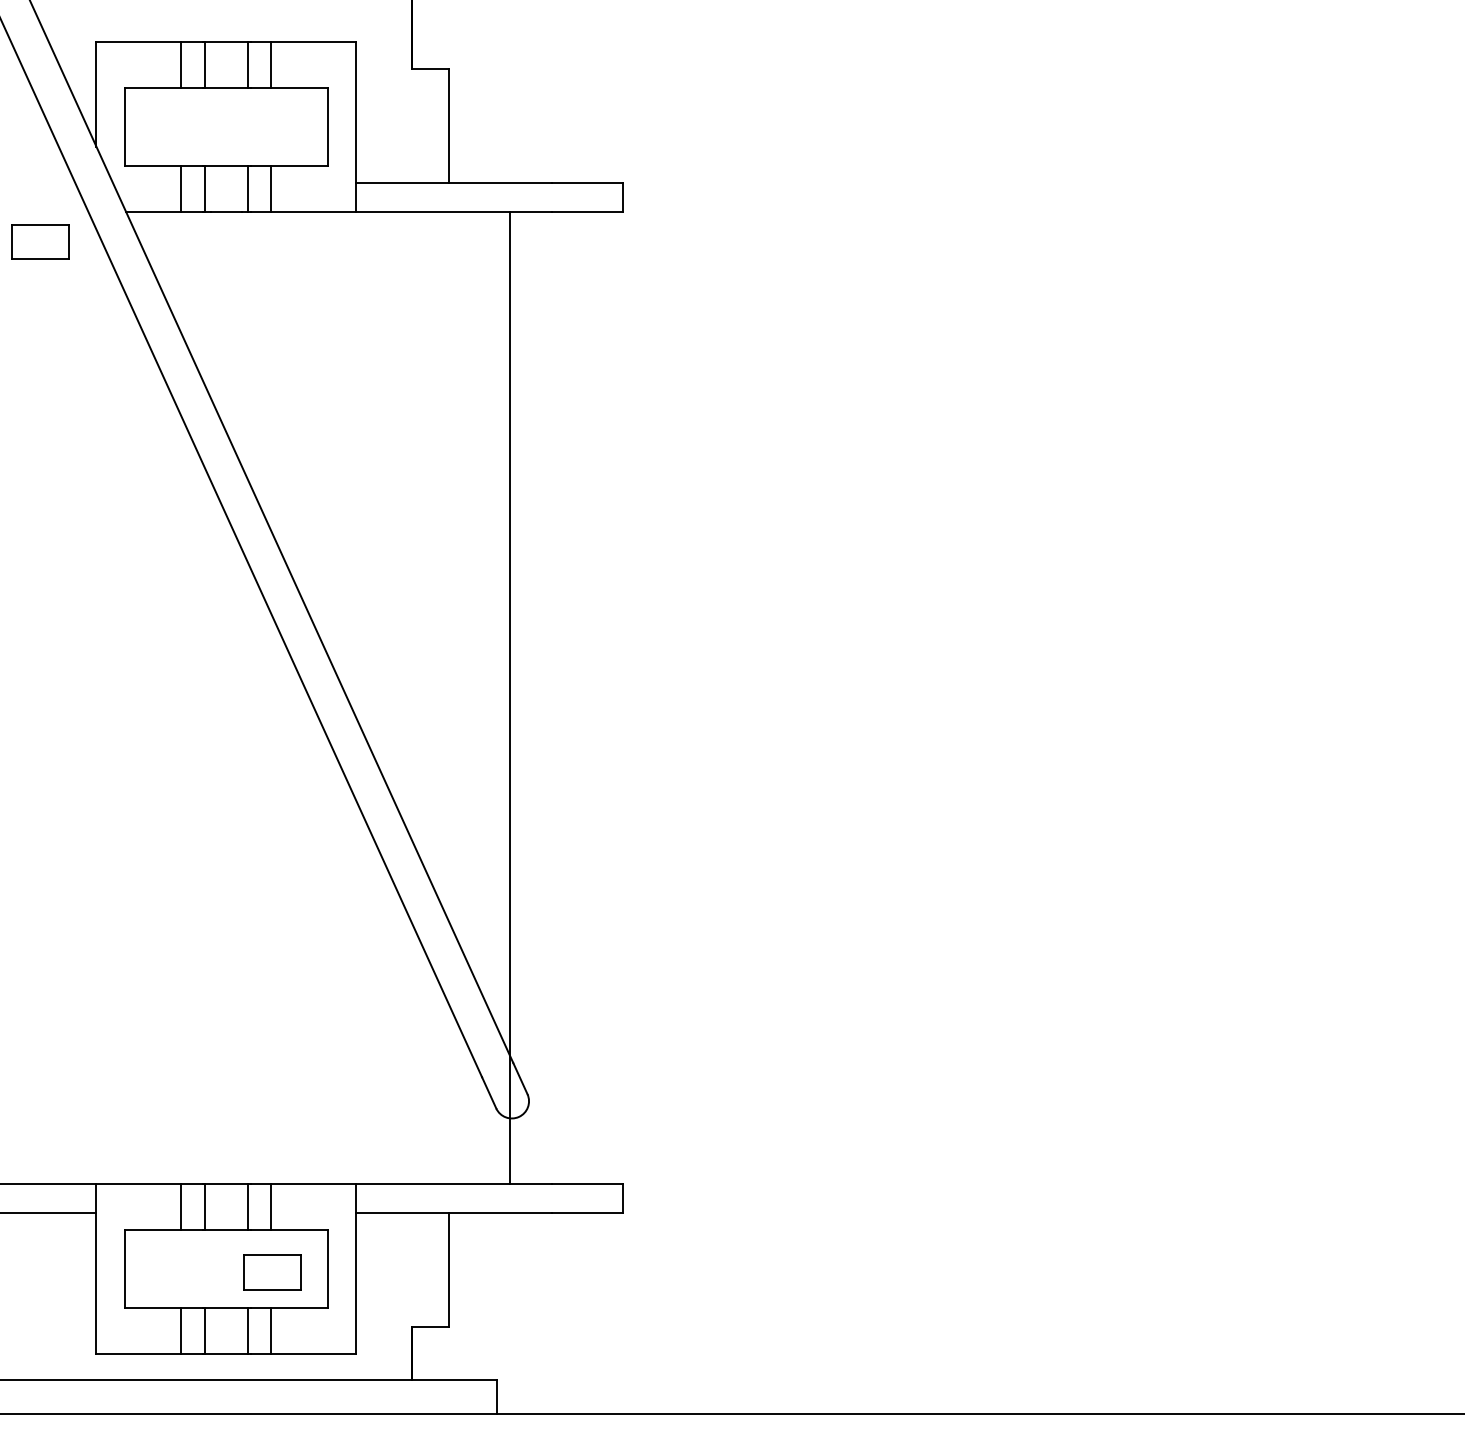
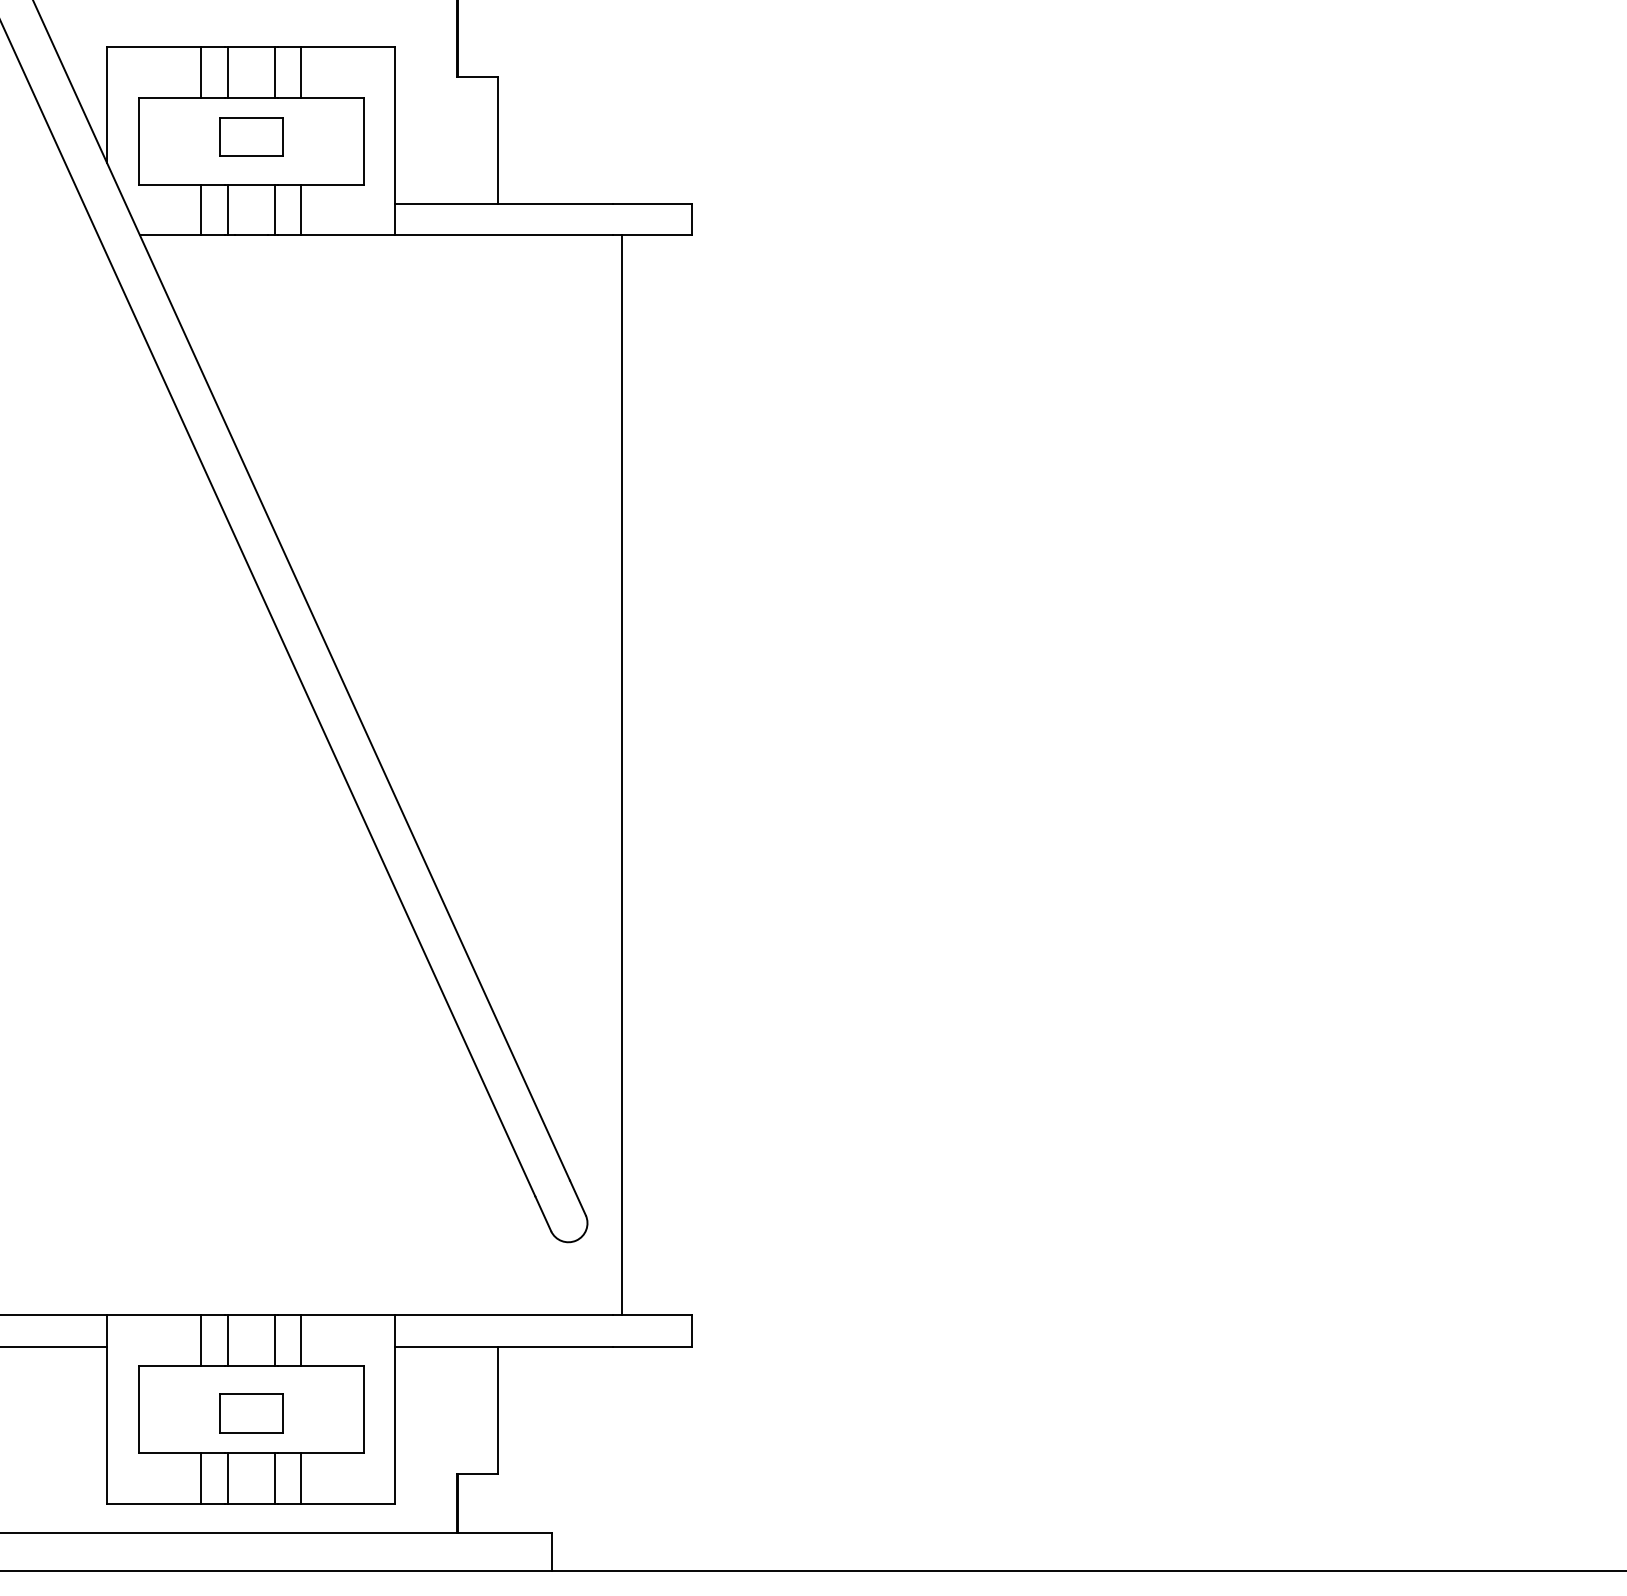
part: (41, 240) -> (251, 136), moved
line: (510, 698) -> (621, 775), moved
part: (272, 1272) -> (251, 1413), moved

